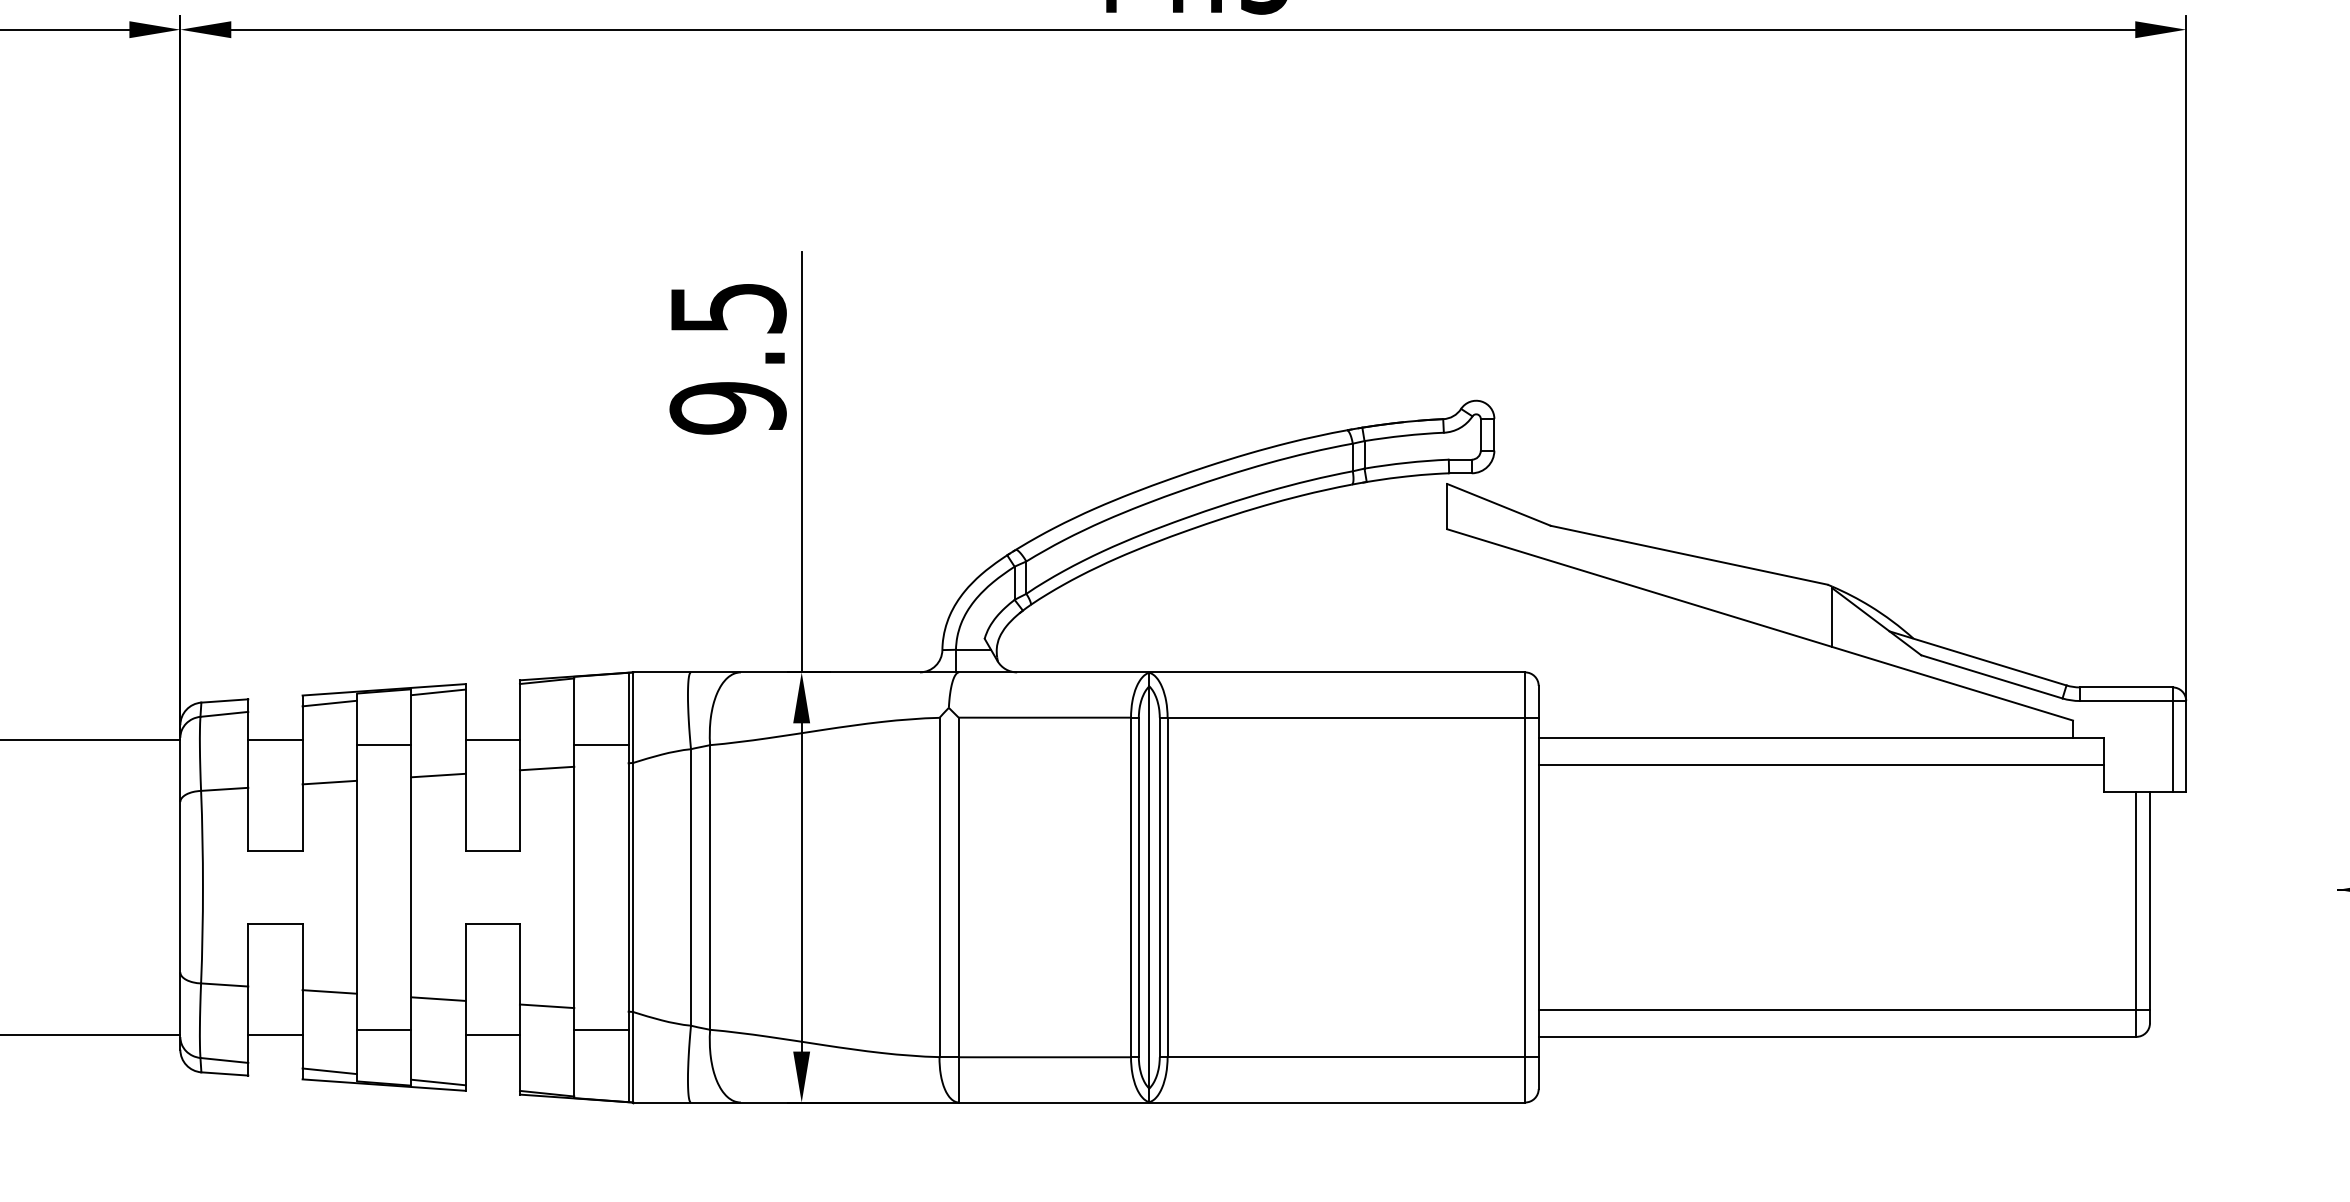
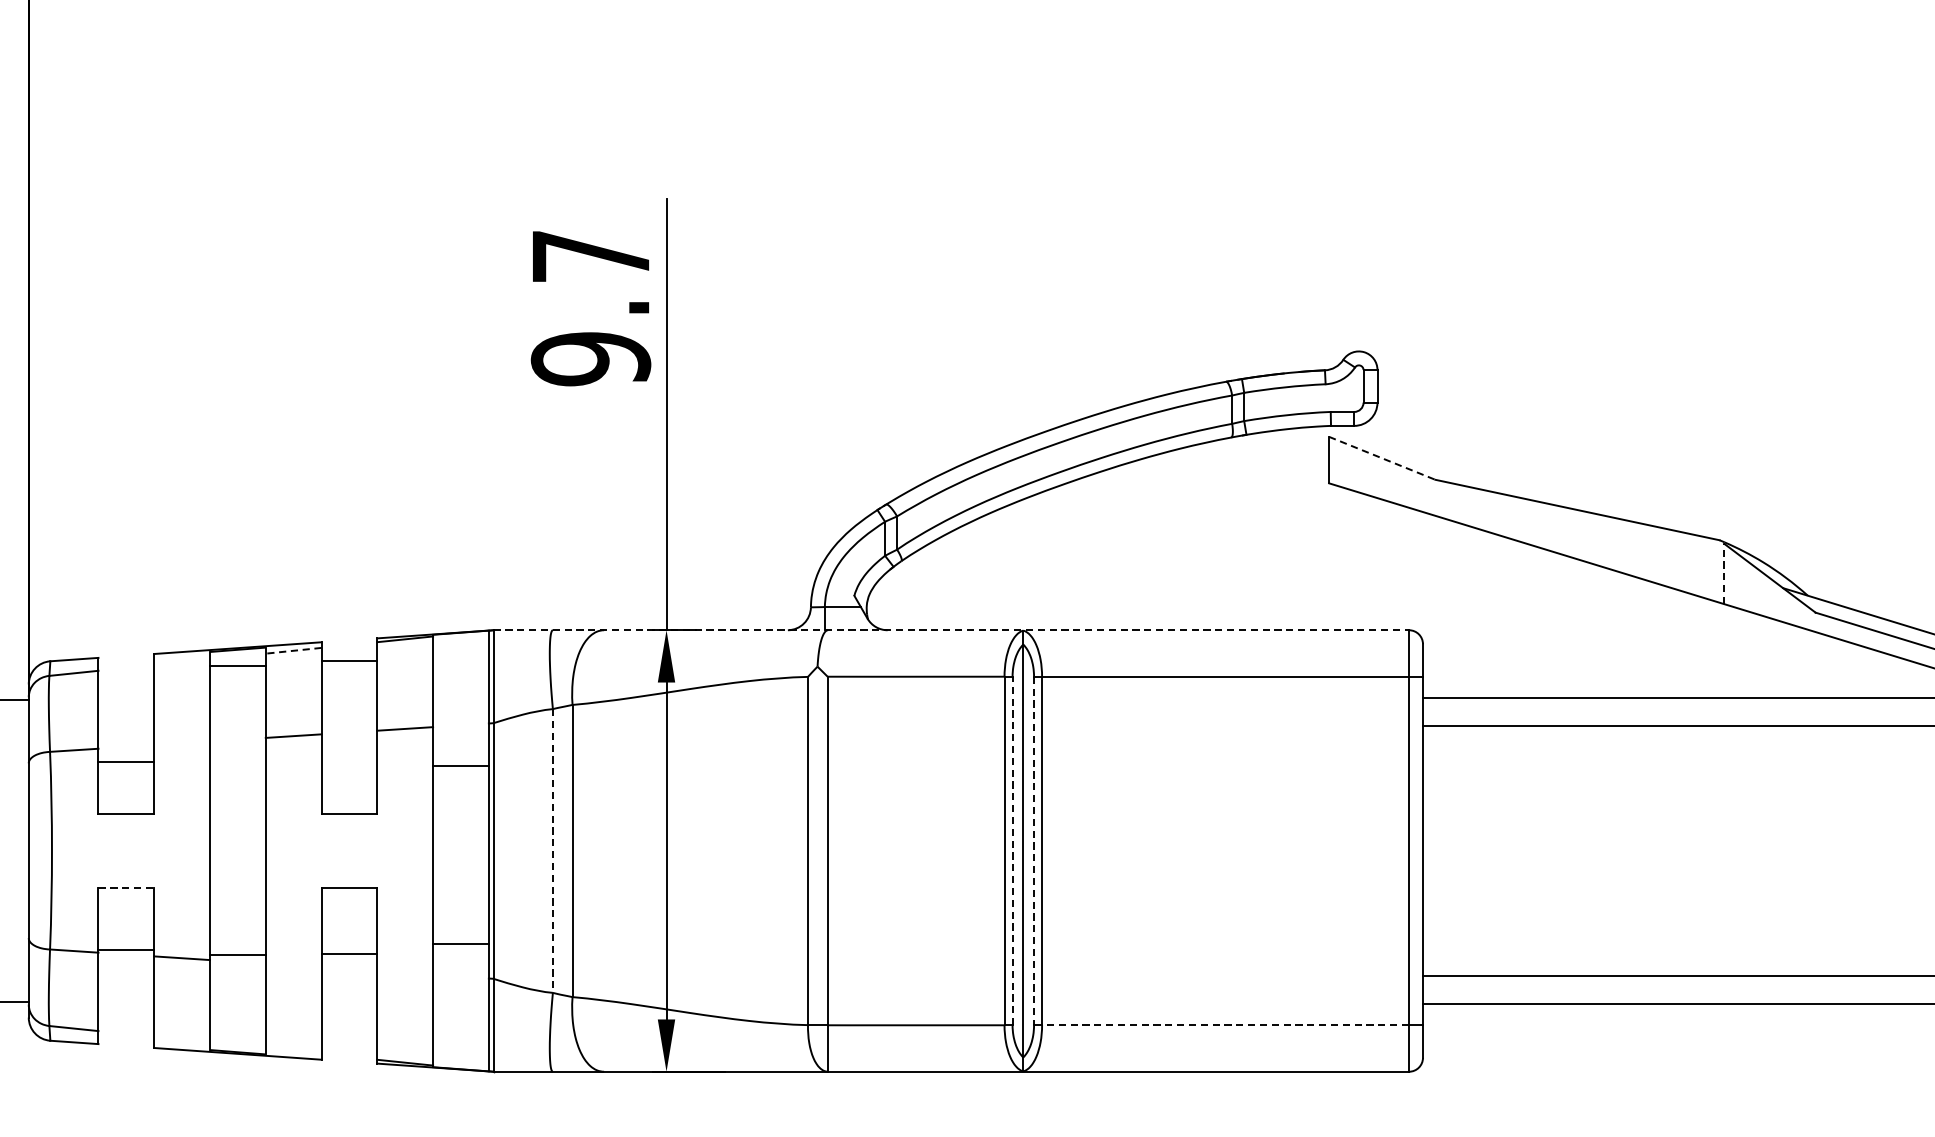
text: (728, 308) -> (591, 256), 9.5 -> 9.7
line: (1499, 504) -> (1382, 457), solid -> dashed
line: (1832, 617) -> (1724, 573), solid -> dashed
line: (1079, 672) -> (951, 630), solid -> dashed
line: (437, 692) -> (292, 650), solid -> dashed
line: (329, 703) -> (181, 662), removed
line: (275, 740) -> (126, 761), moved
line: (492, 740) -> (349, 661), moved
line: (383, 744) -> (237, 665), moved
line: (601, 744) -> (461, 765), moved
line: (329, 782) -> (181, 743), removed
line: (691, 887) -> (553, 851), solid -> dashed
line: (1138, 887) -> (1012, 851), solid -> dashed
line: (1159, 887) -> (1033, 851), solid -> dashed
line: (275, 923) -> (126, 887), solid -> dashed
line: (438, 998) -> (293, 964), removed
line: (546, 1006) -> (404, 973), removed
line: (383, 1030) -> (237, 955), moved
line: (601, 1030) -> (461, 944), moved
line: (275, 1034) -> (126, 949), moved
line: (492, 1034) -> (349, 953), moved
line: (1346, 1057) -> (1225, 1025), solid -> dashed
line: (329, 1071) -> (181, 1039), removed
line: (438, 1082) -> (293, 1051), removed

